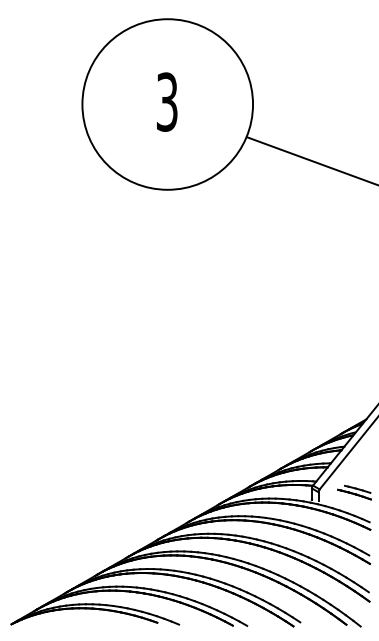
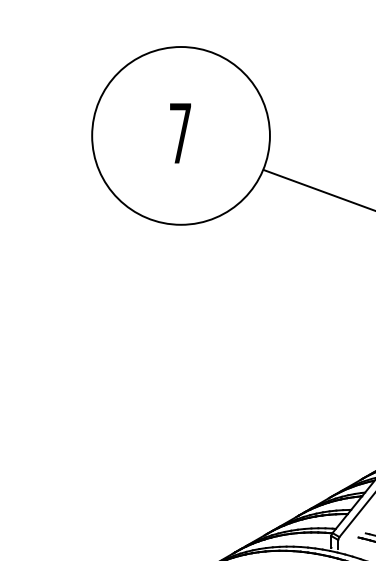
text: (167, 101) -> (180, 132), 3 -> 7

